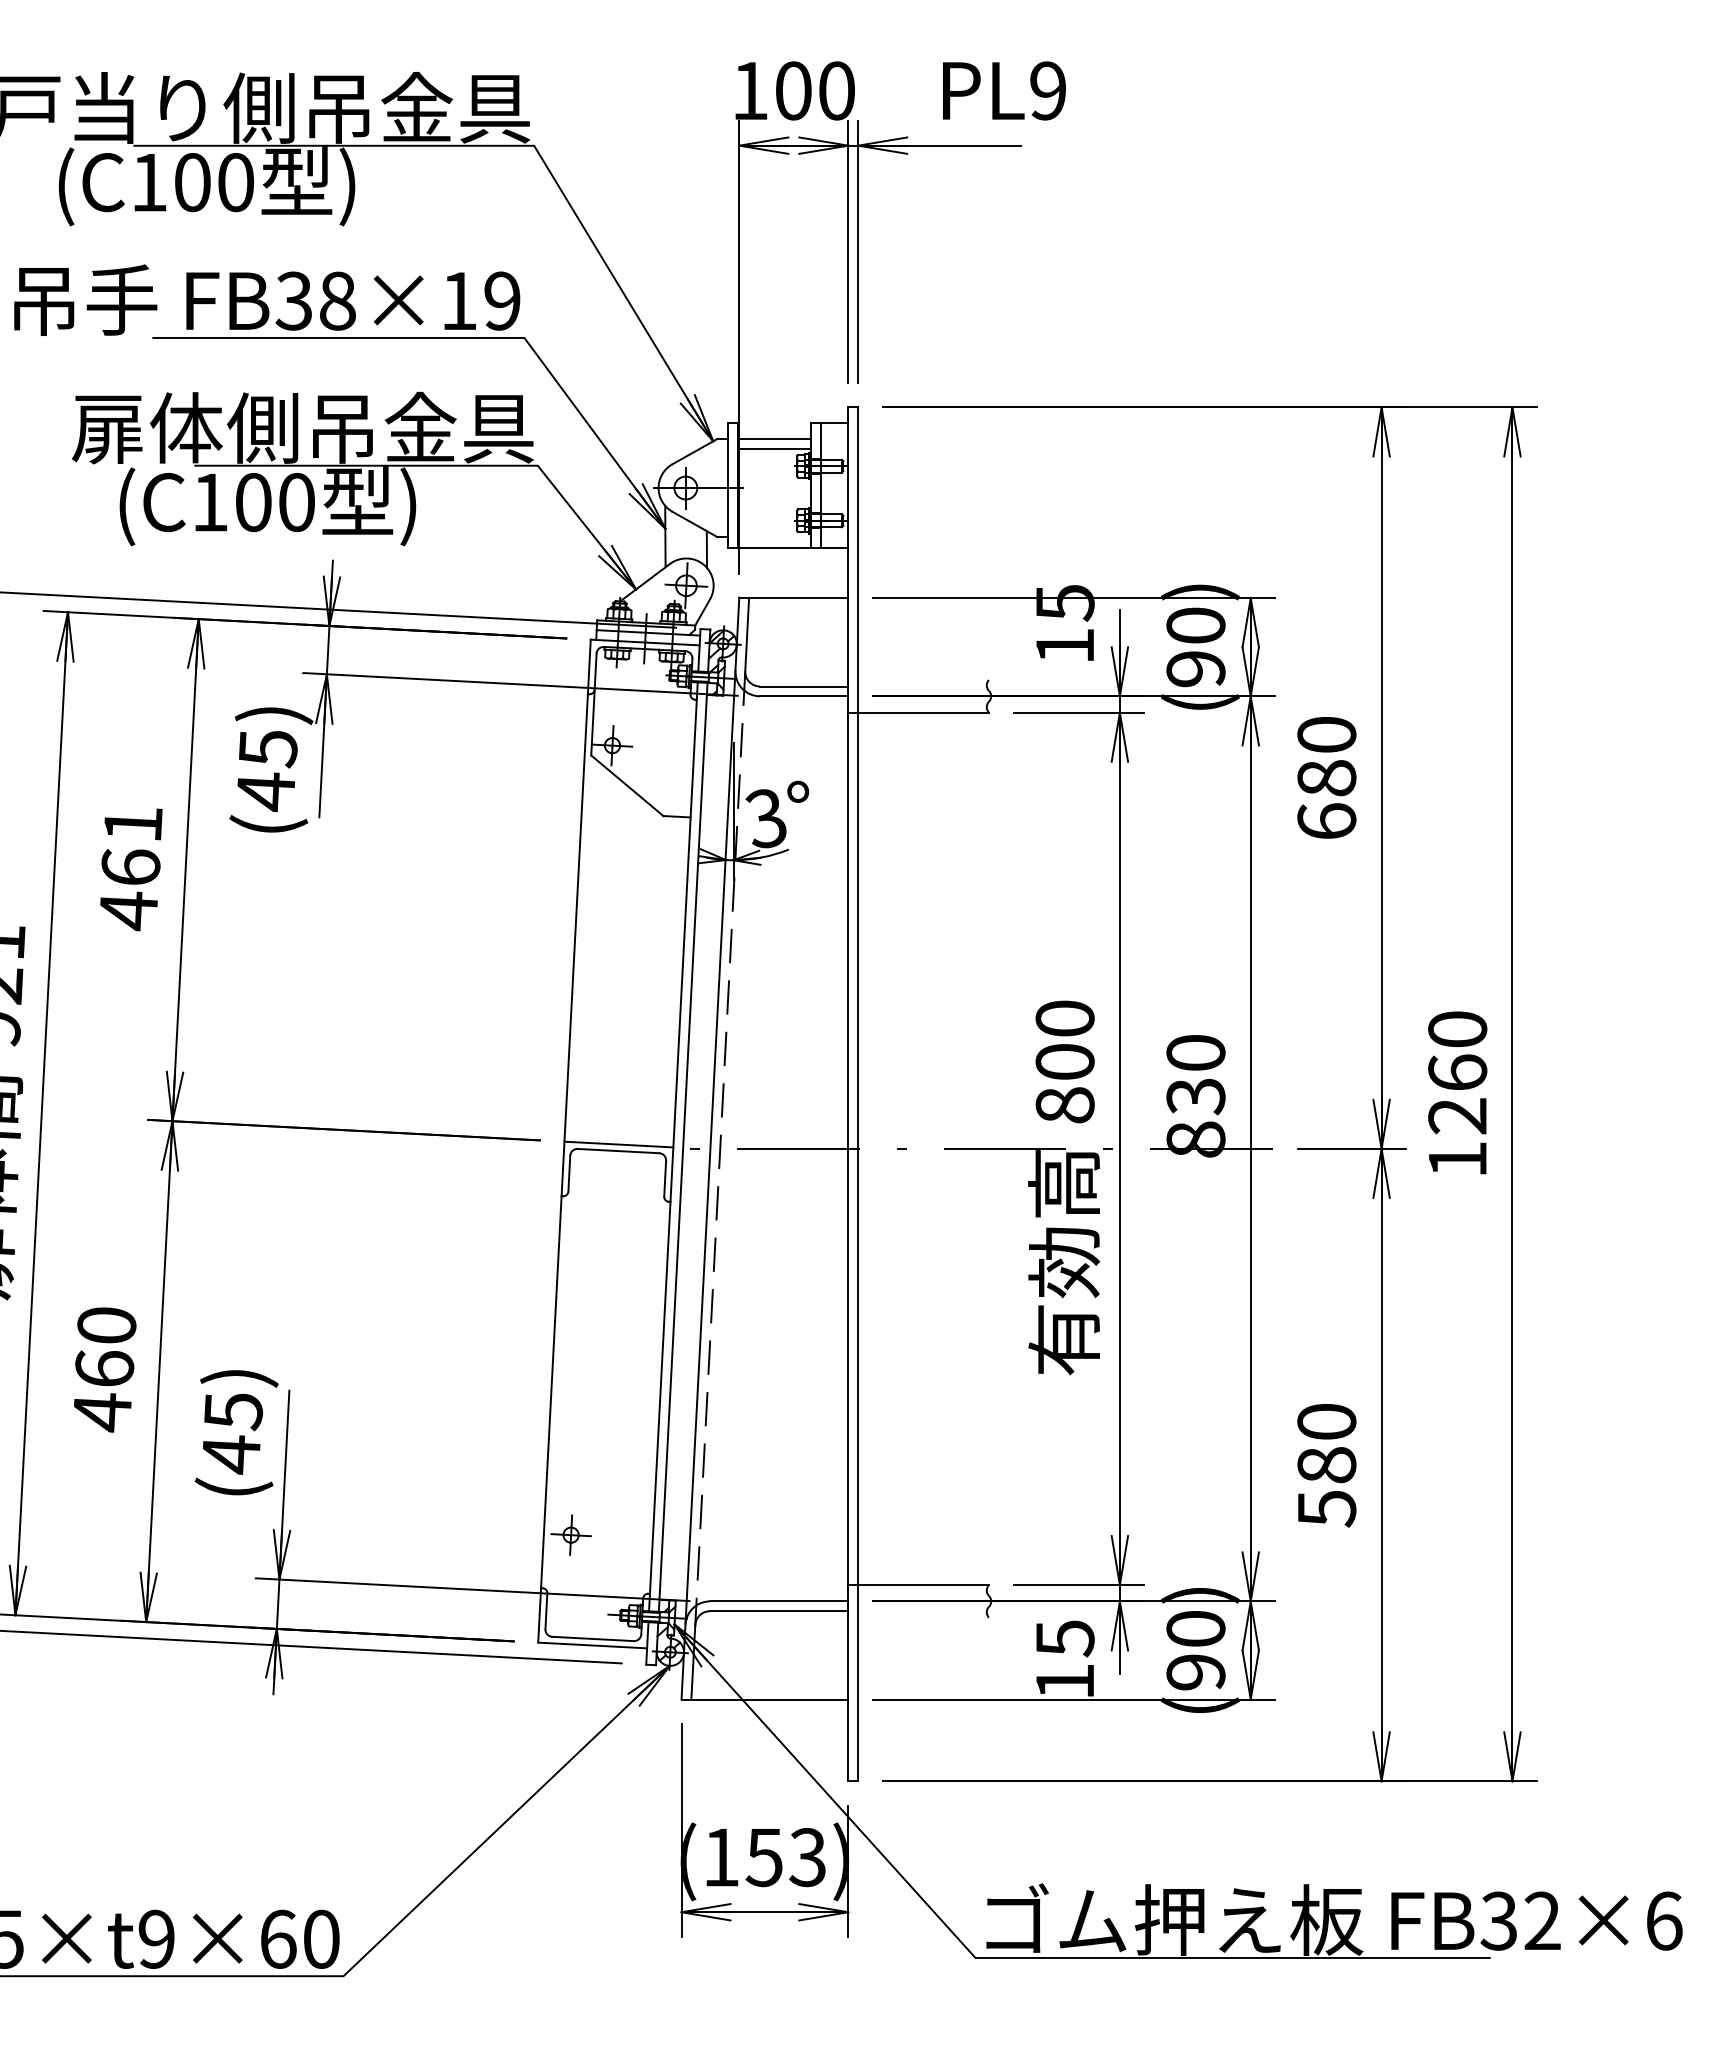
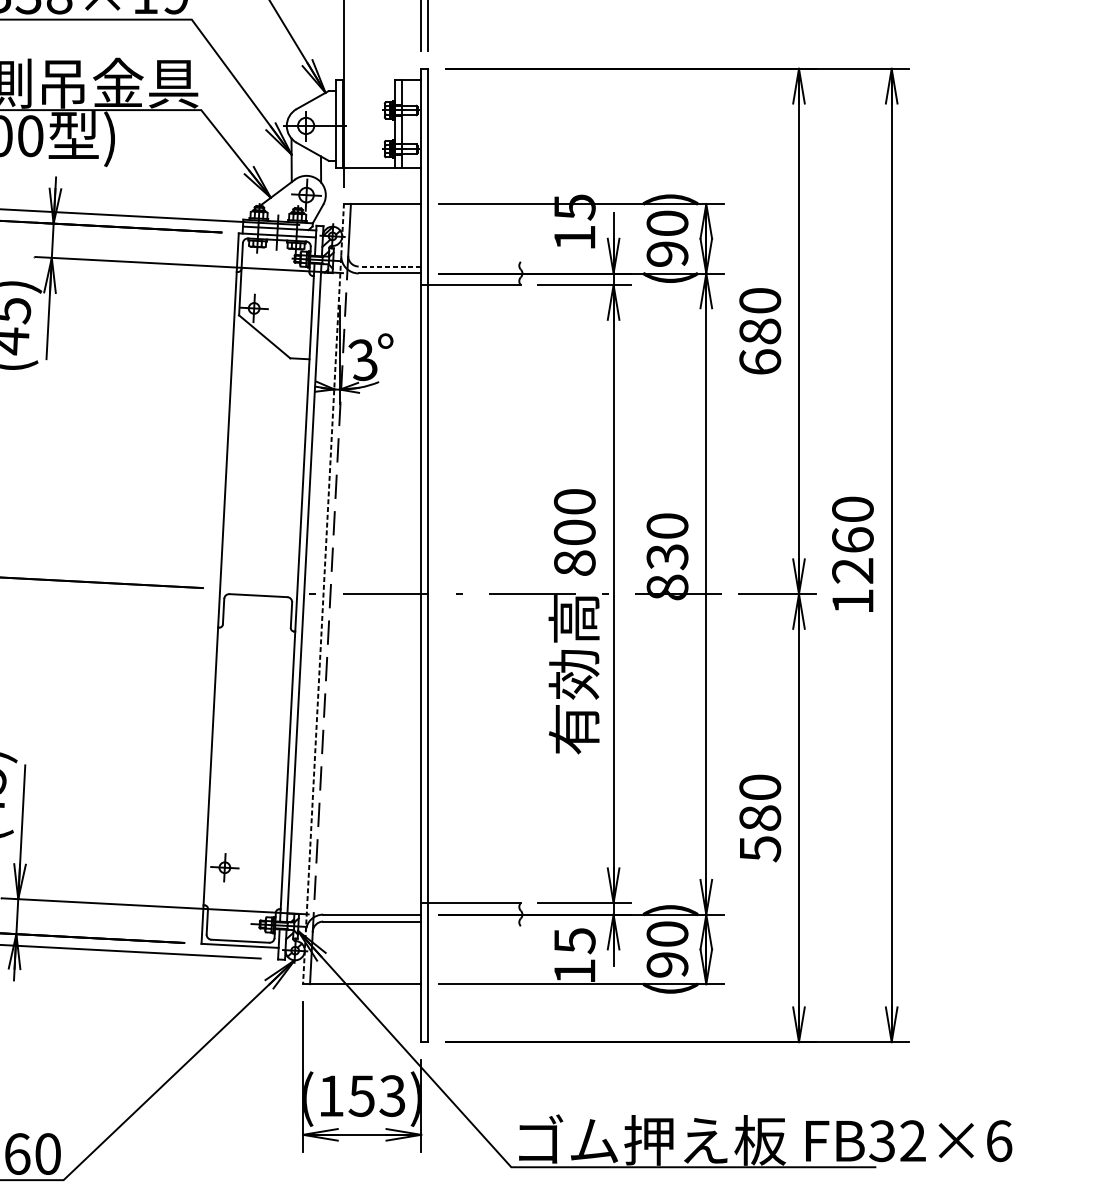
line: (774, 438) -> (368, 90), removed
line: (774, 448) -> (368, 97), removed
line: (803, 686) -> (389, 266), solid -> dashed
line: (618, 1144) -> (258, 590), removed
line: (710, 1148) -> (323, 593), solid -> dashed

